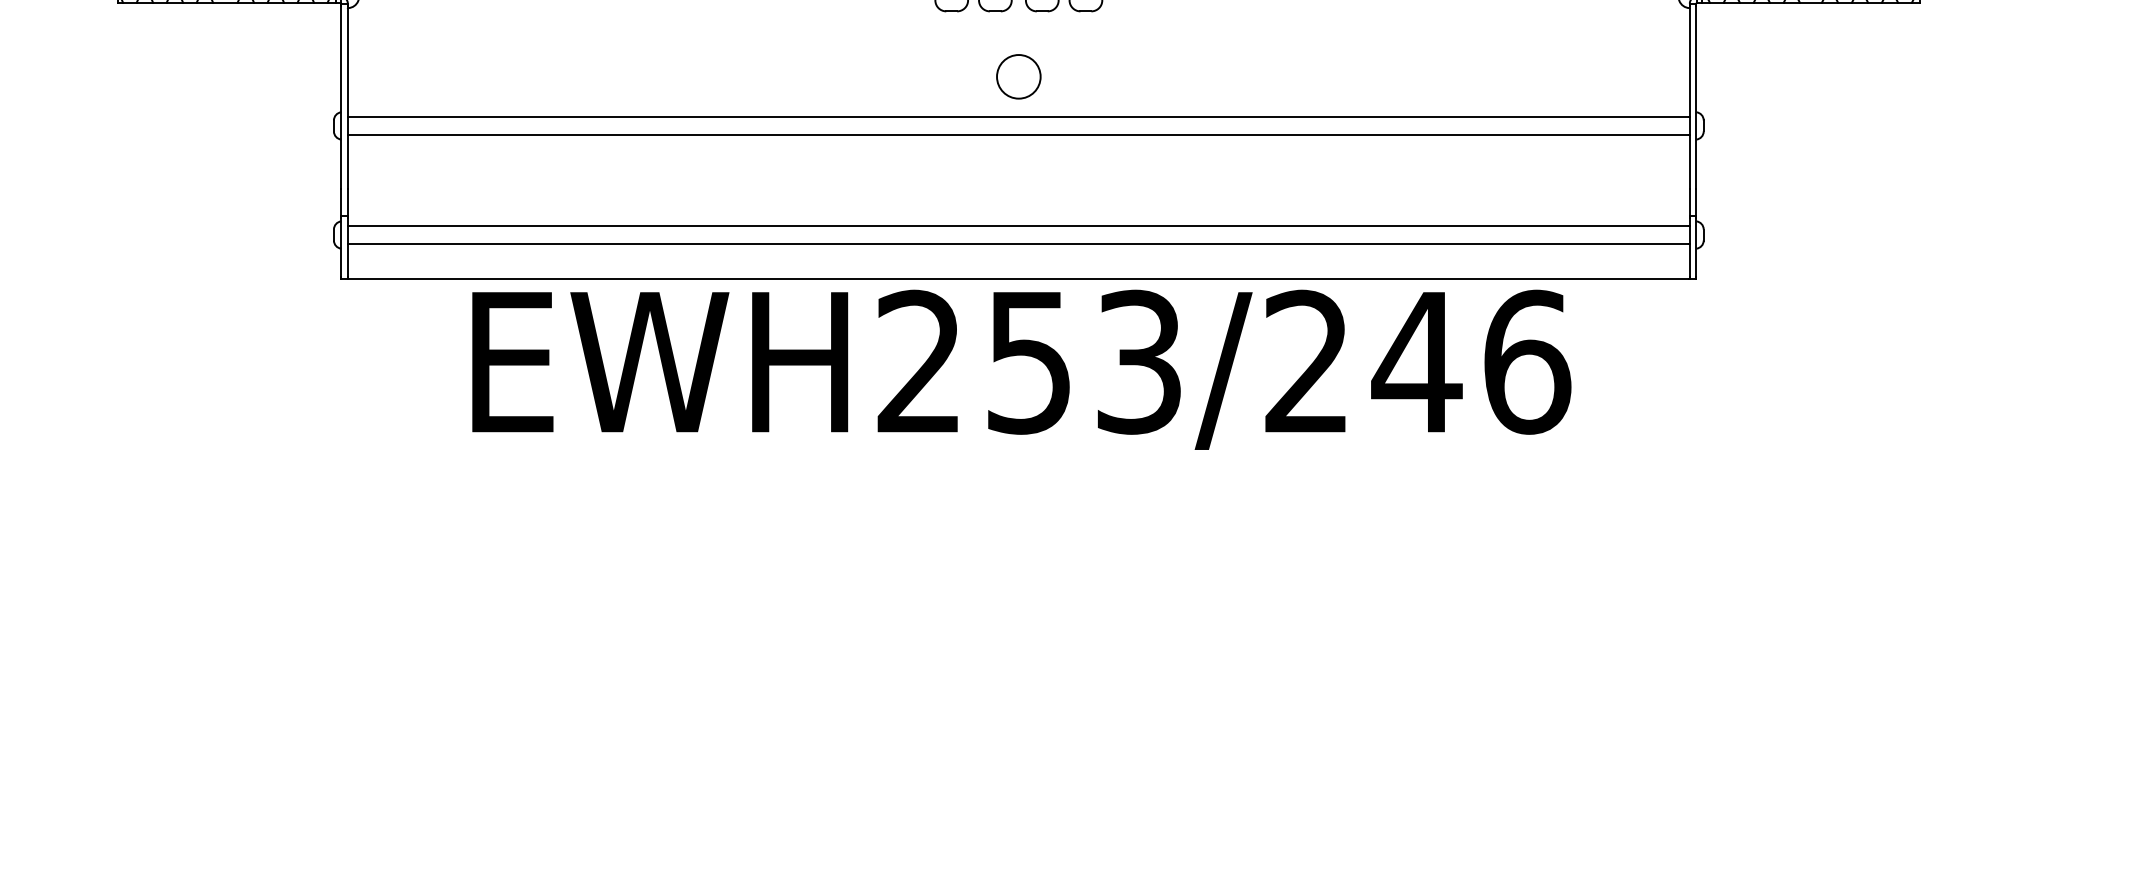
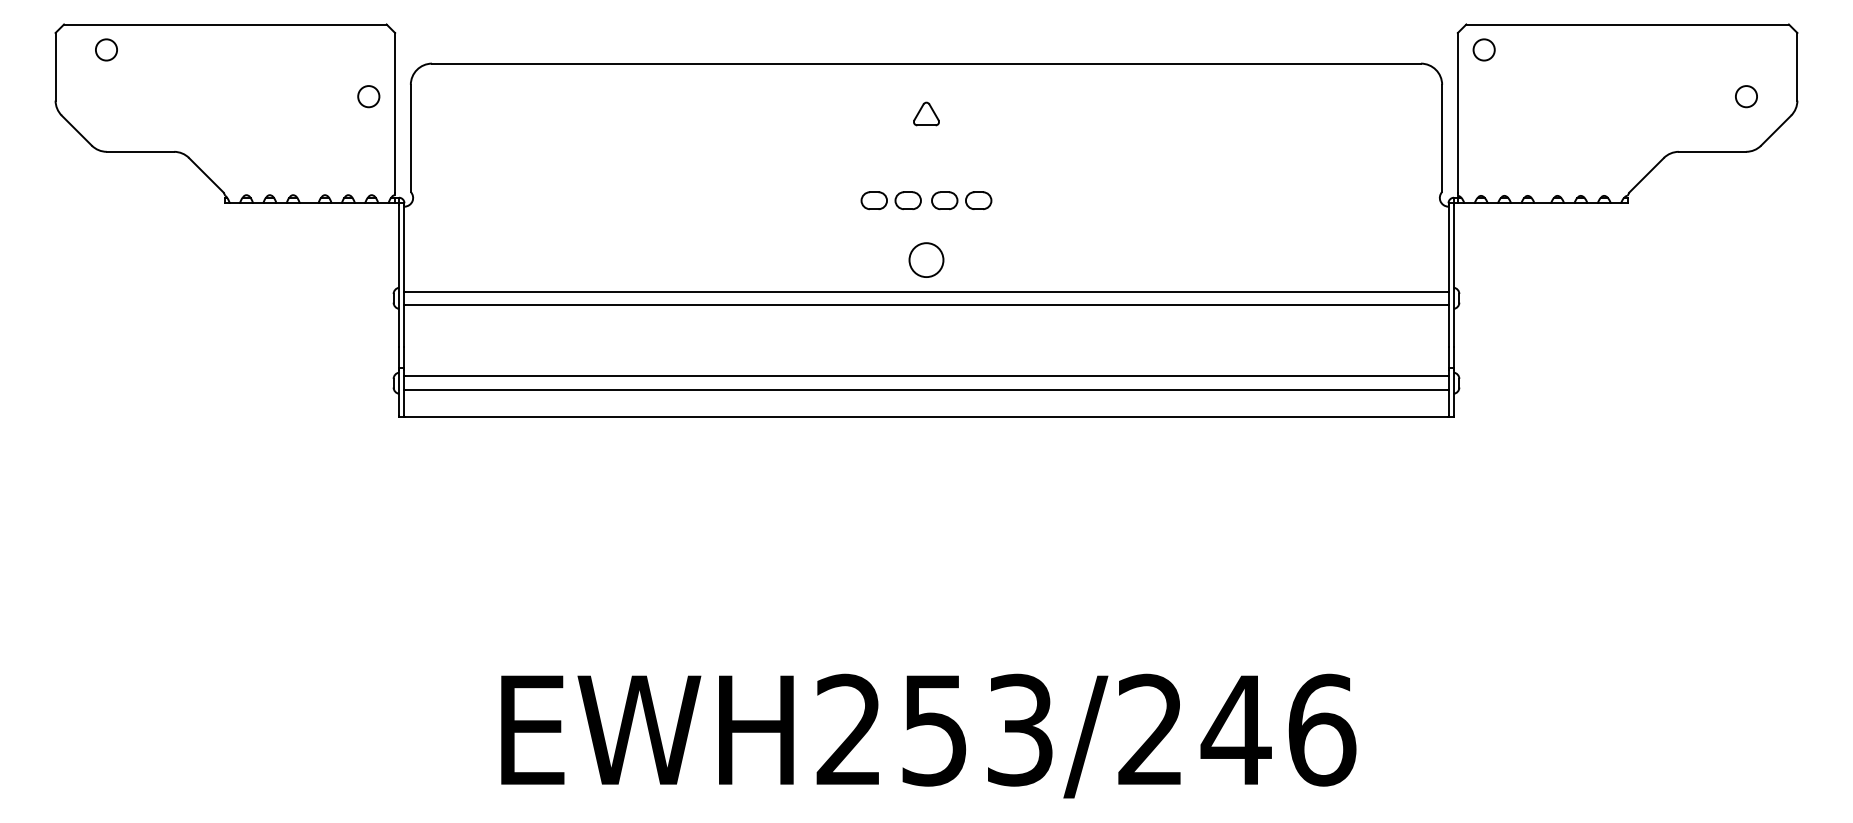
text: (1021, 369) -> (928, 735), moved

